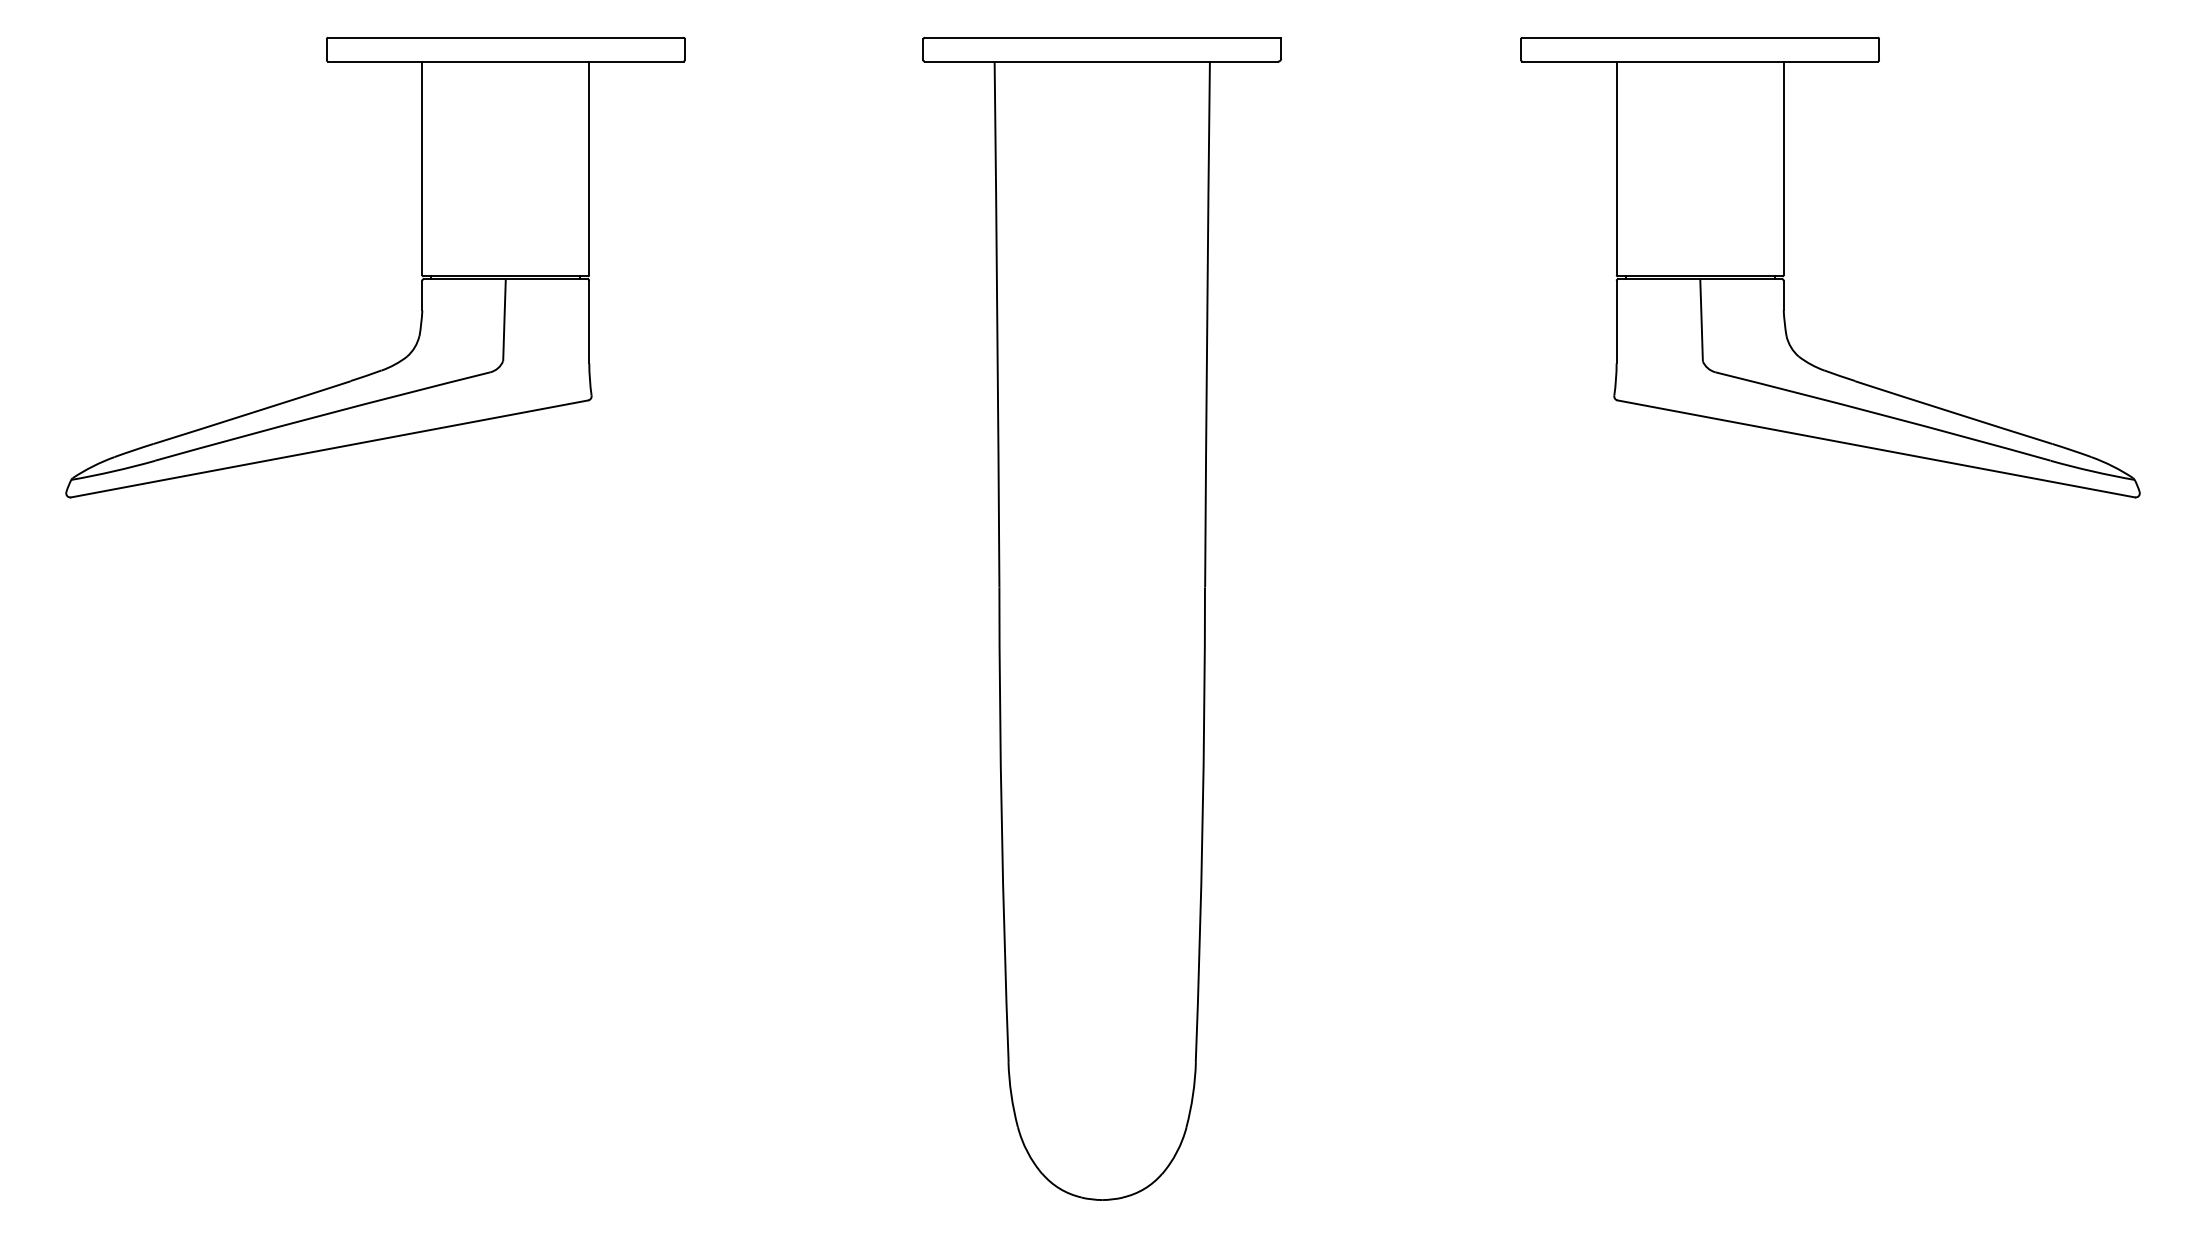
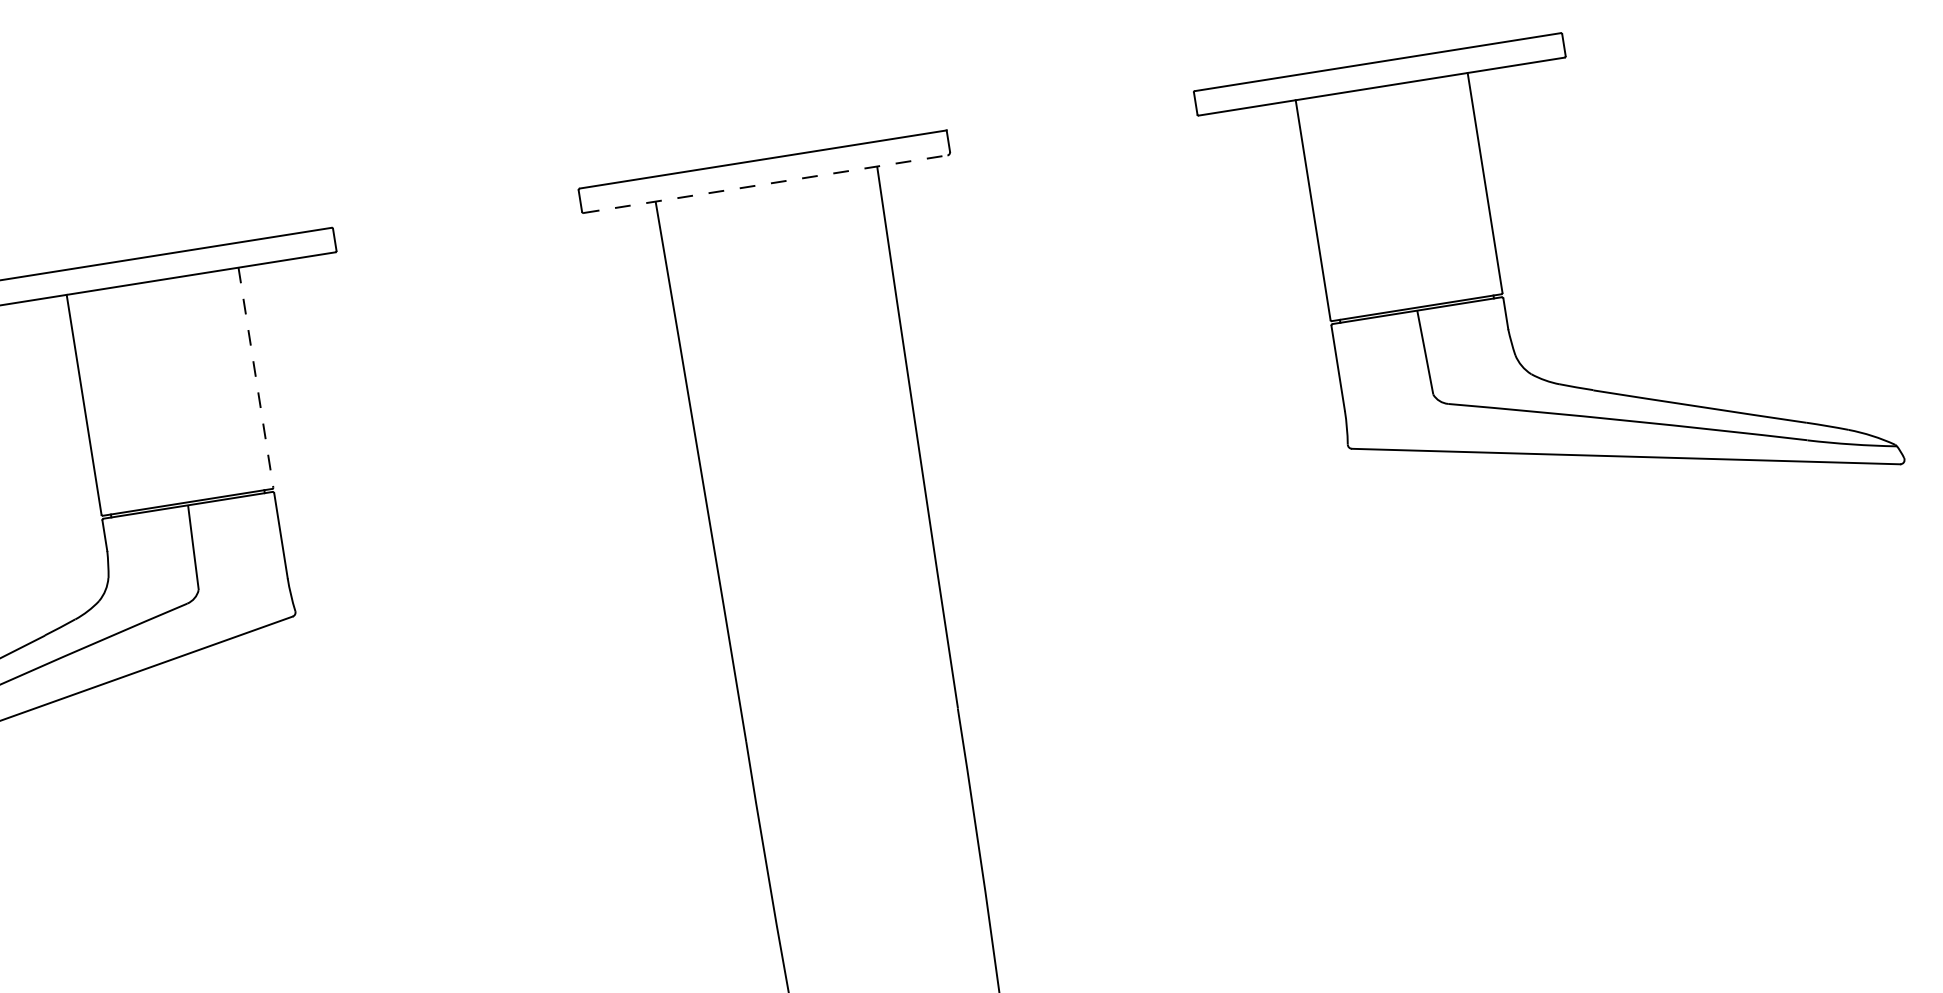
line: (1101, 61) -> (765, 184), solid -> dashed
line: (589, 168) -> (256, 377), solid -> dashed

